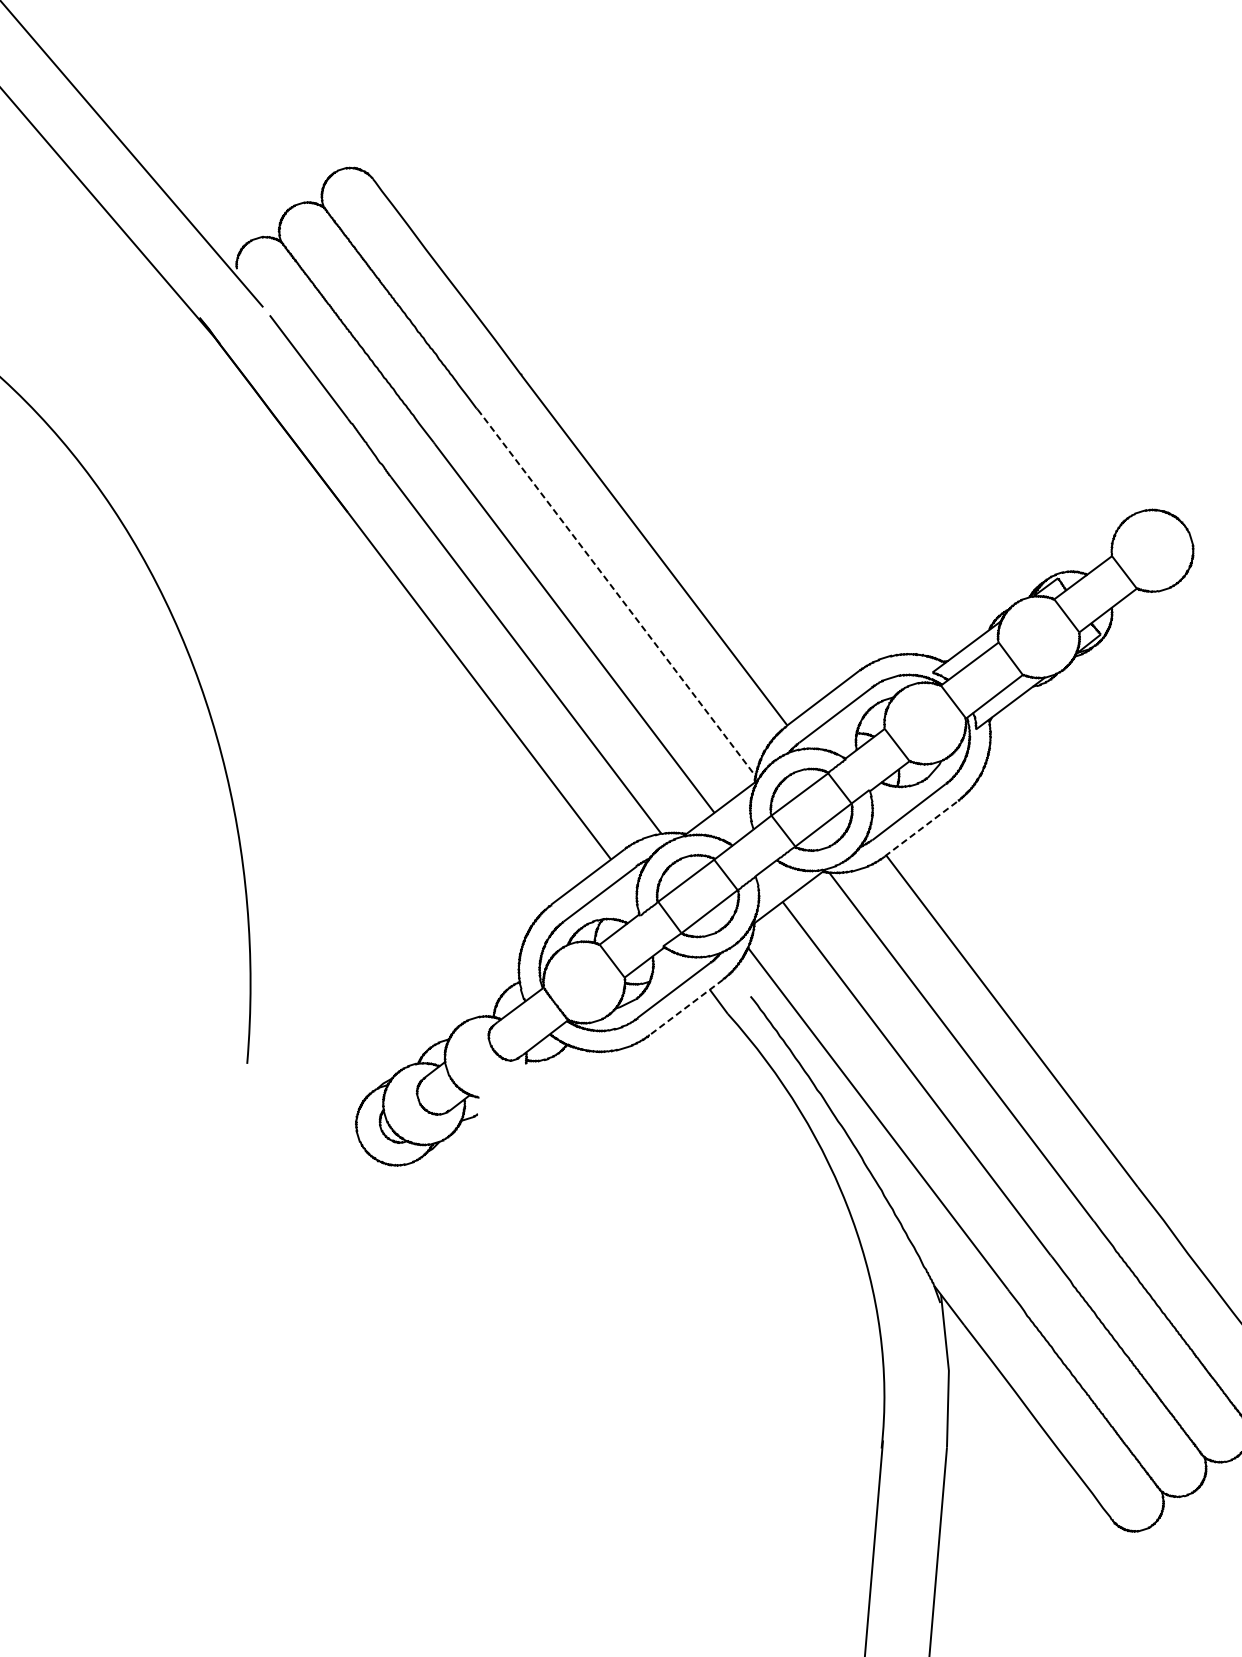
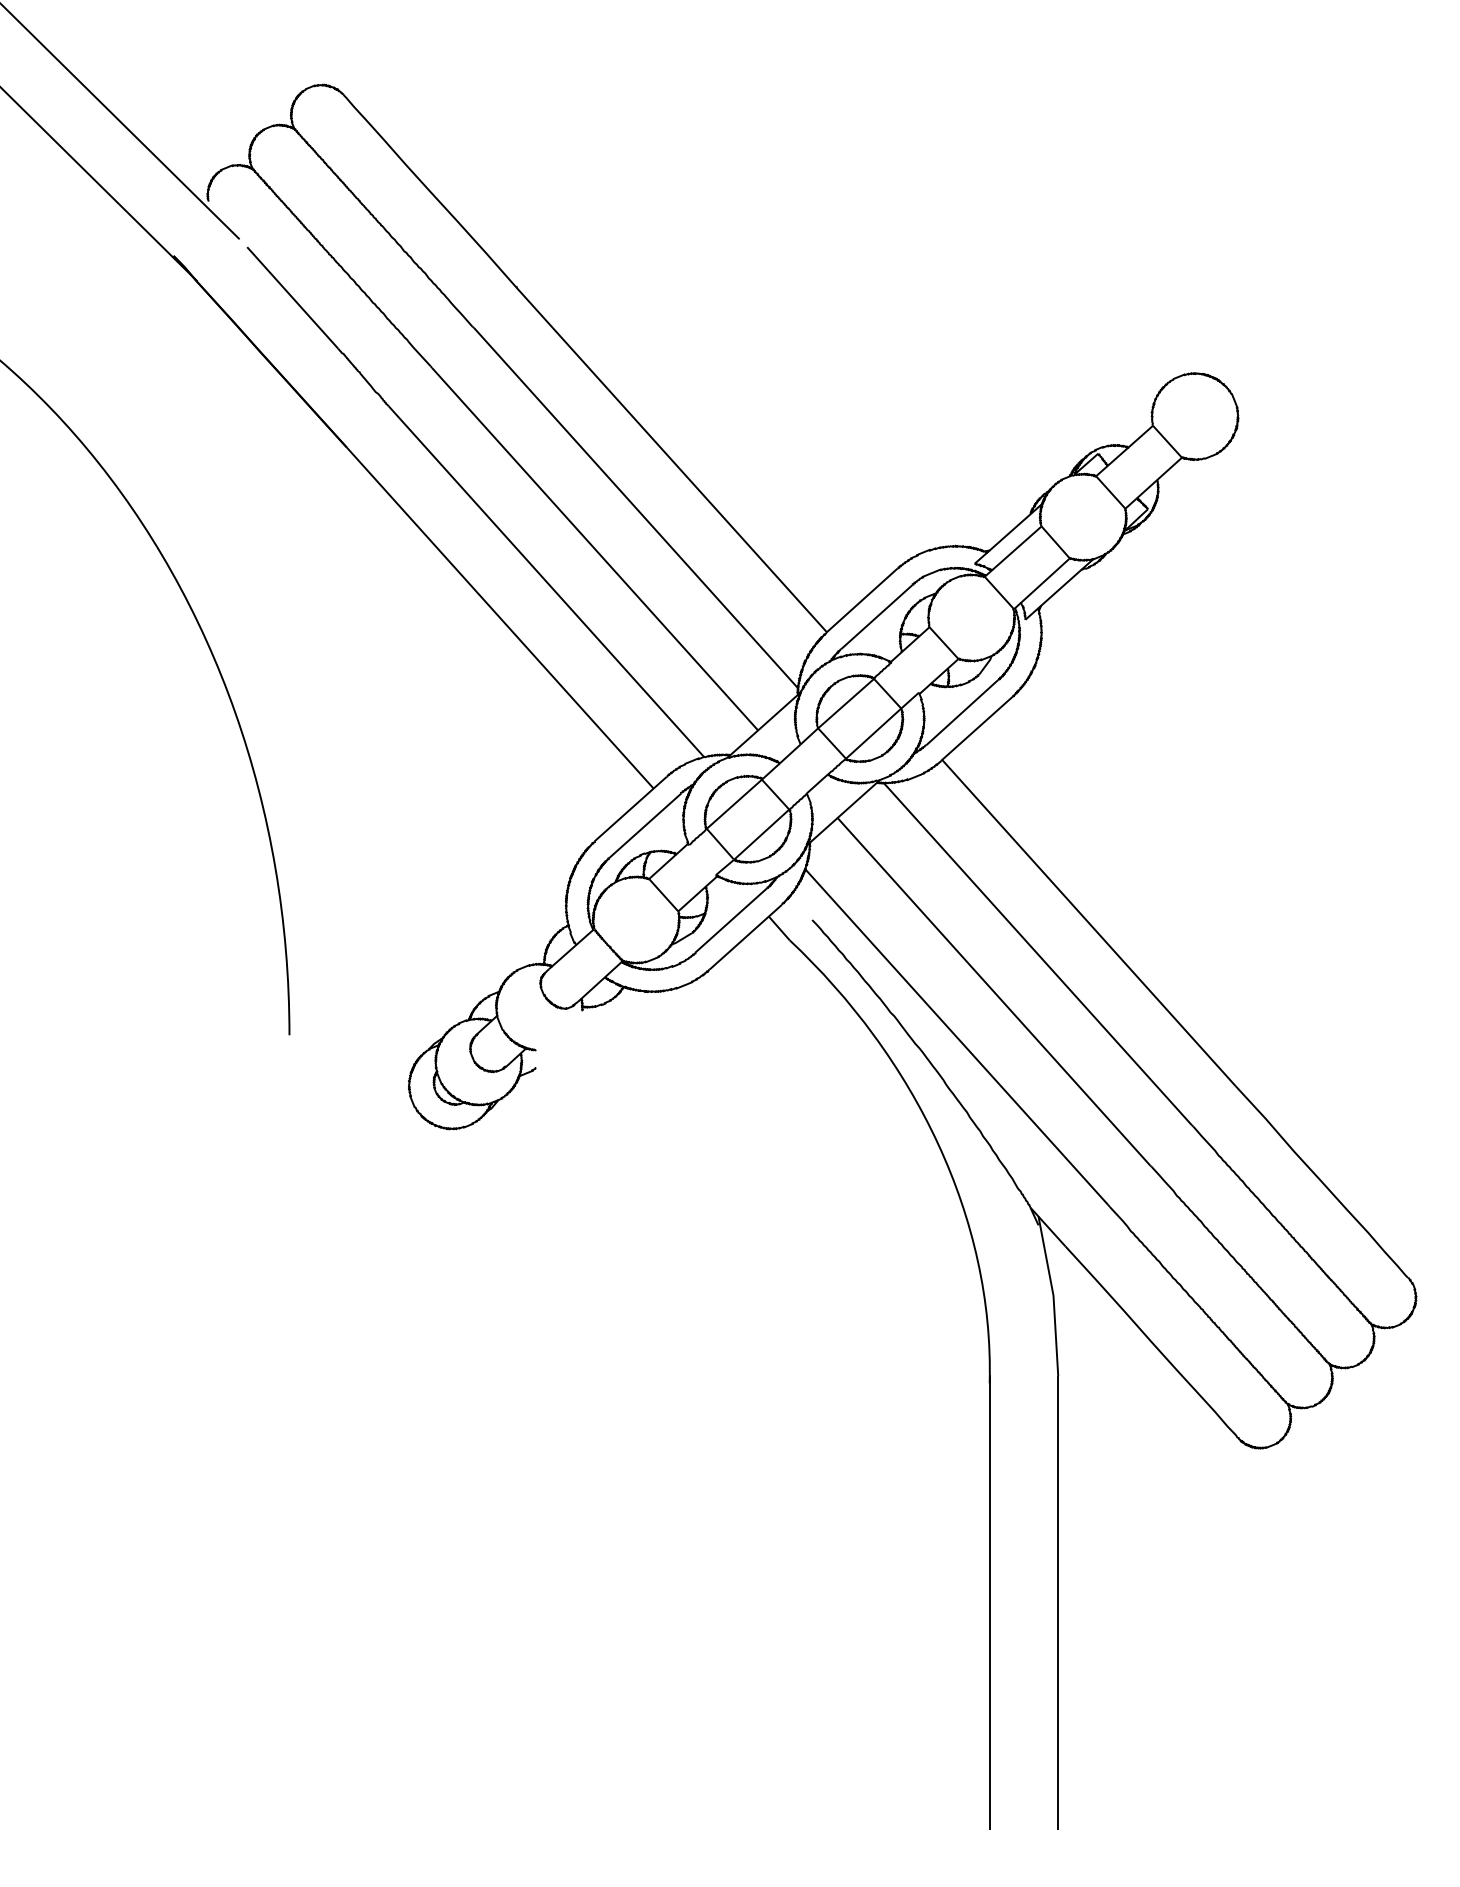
line: (617, 593) -> (636, 508), dashed -> solid
line: (922, 828) -> (977, 728), dashed -> solid
line: (686, 1007) -> (745, 937), dashed -> solid

